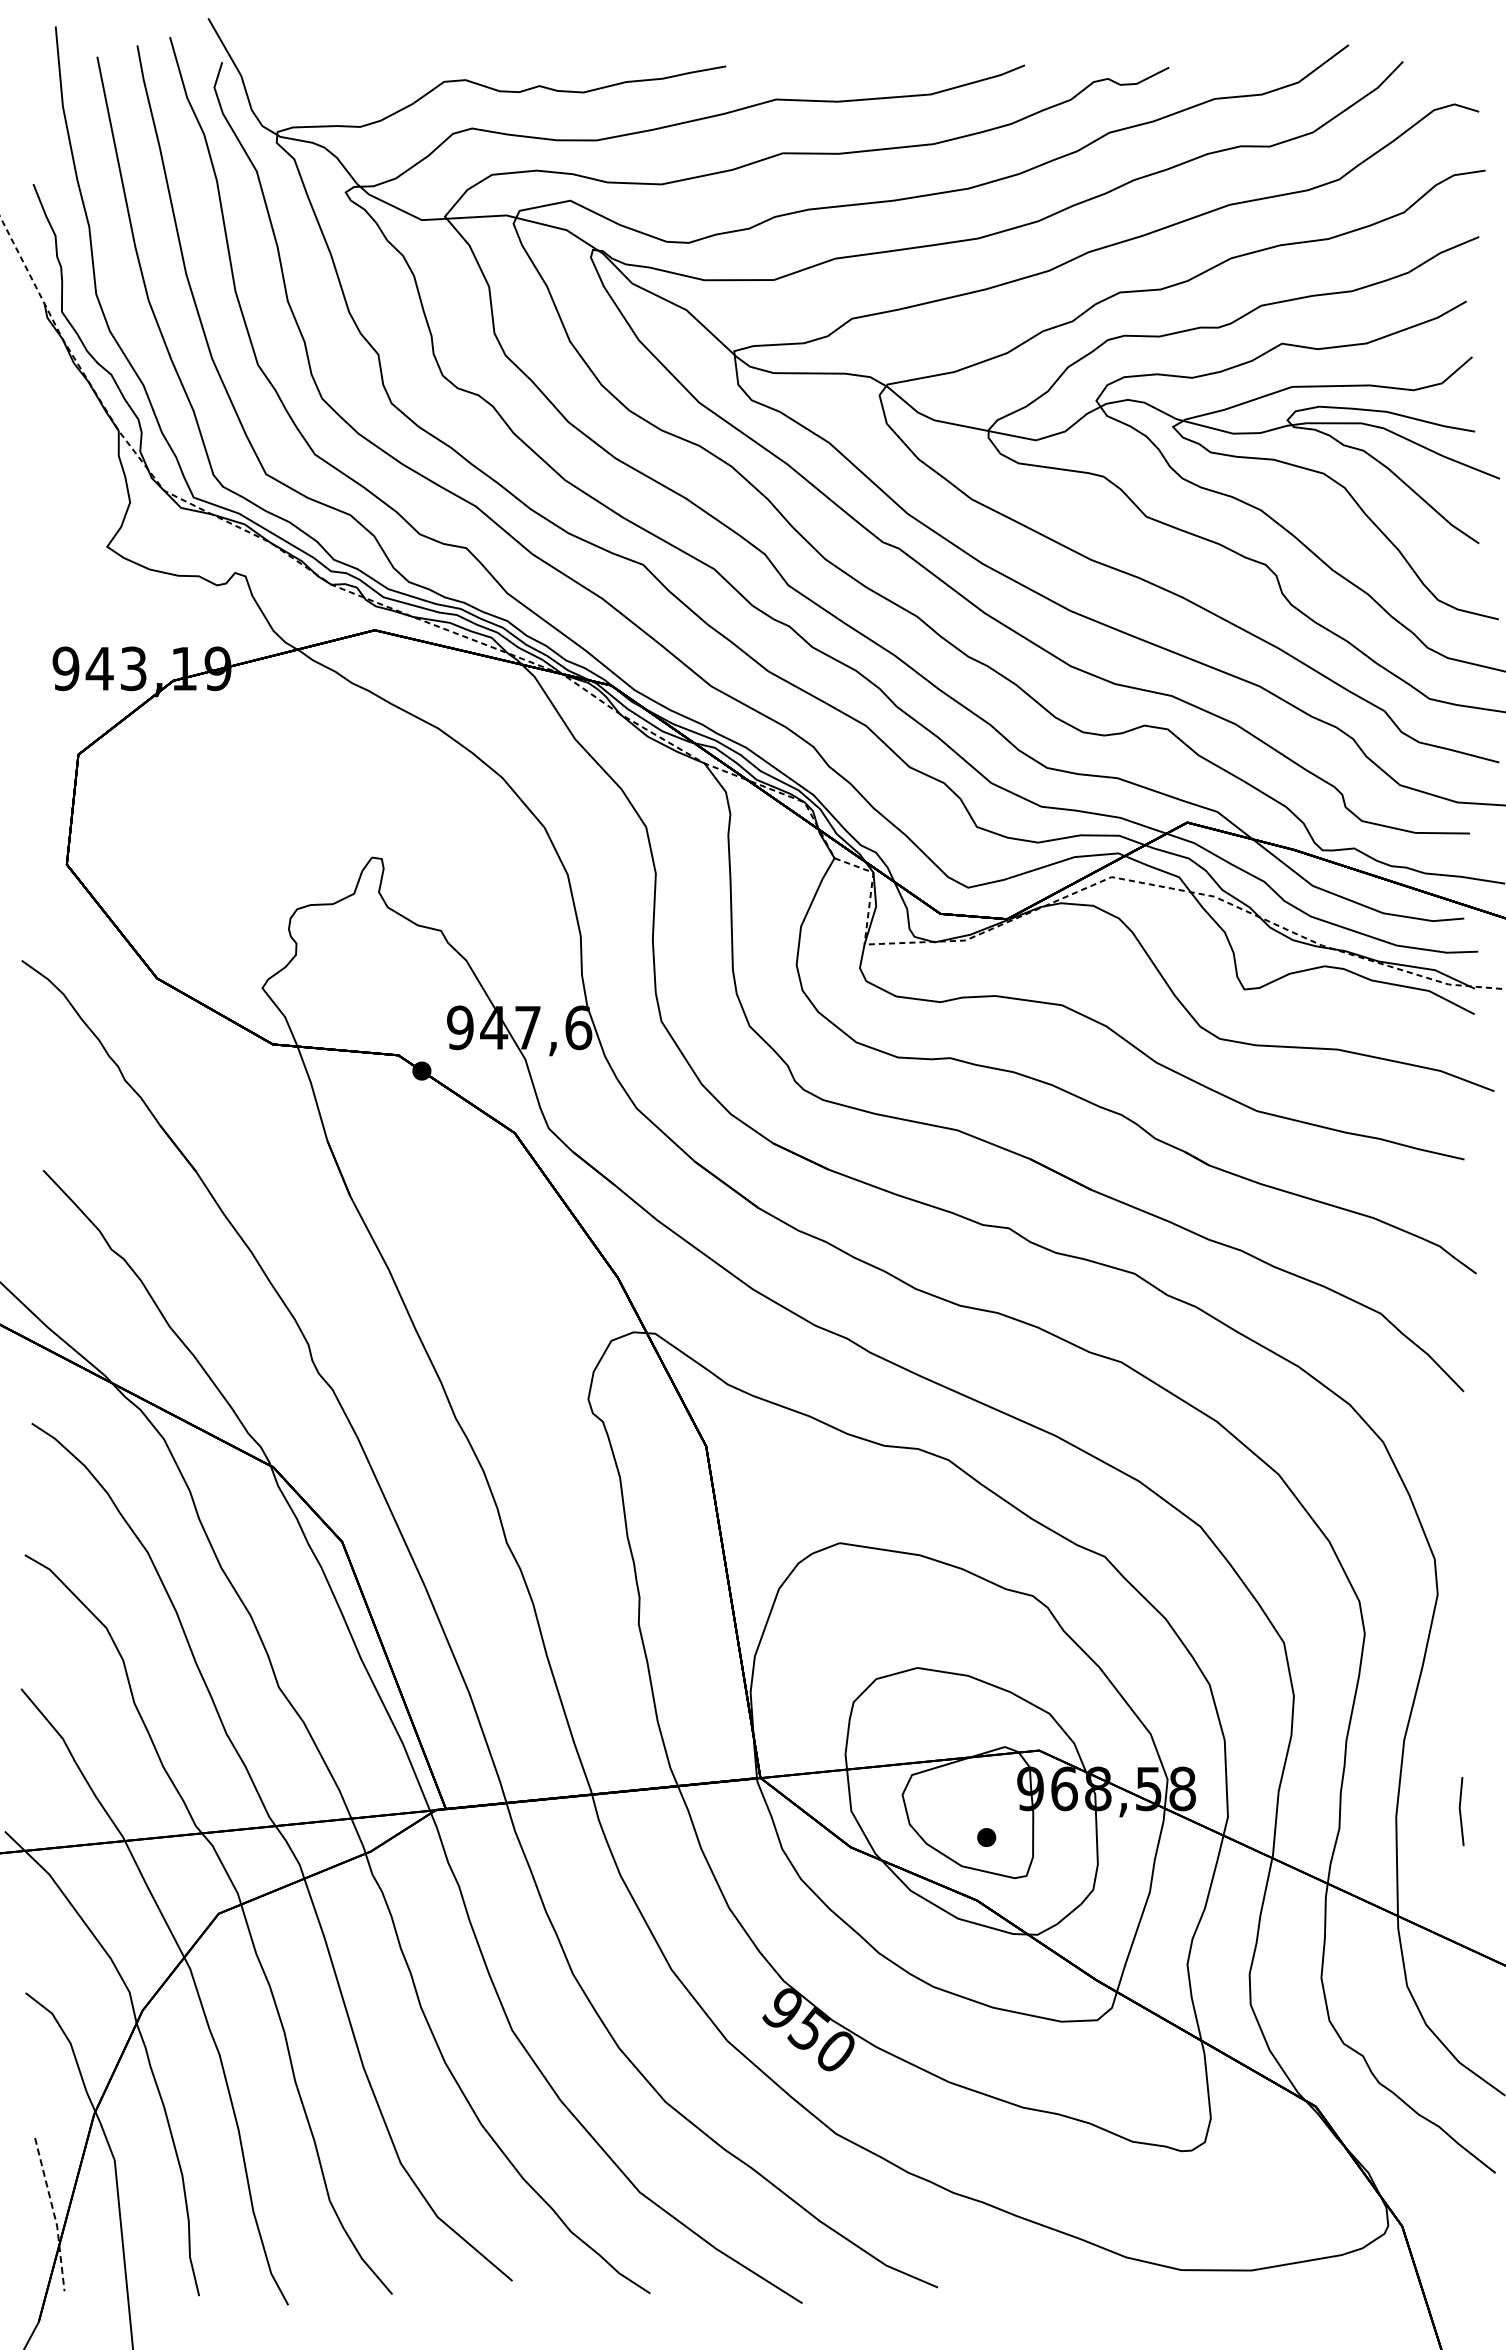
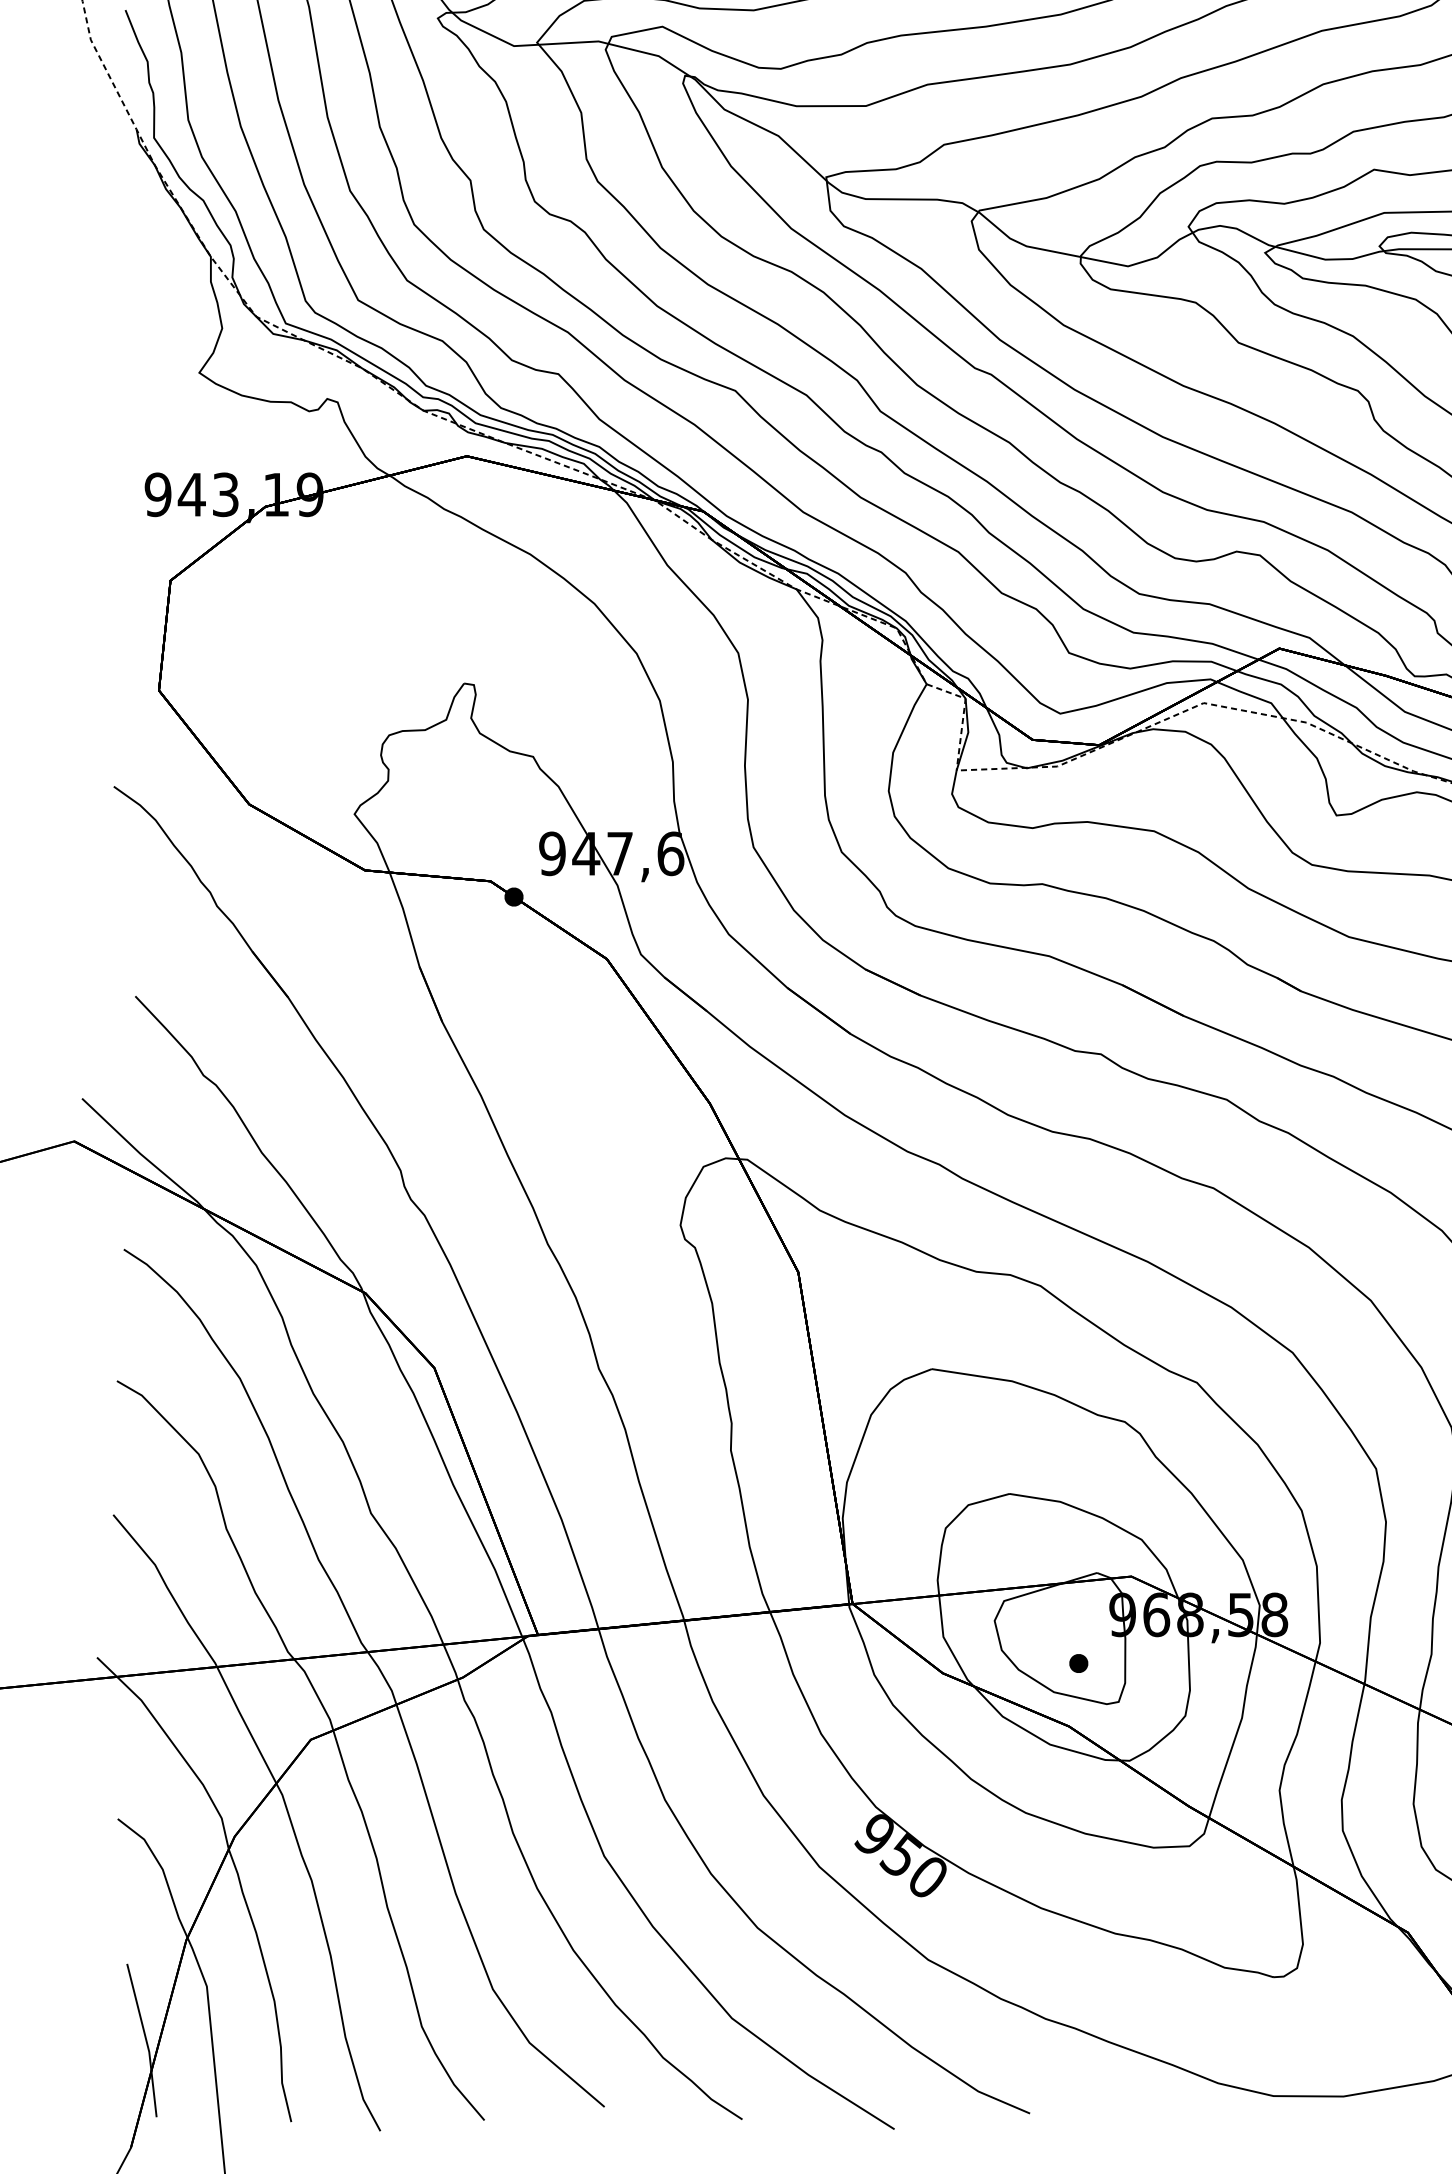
line: (54, 2214) -> (146, 2040), dashed -> solid

